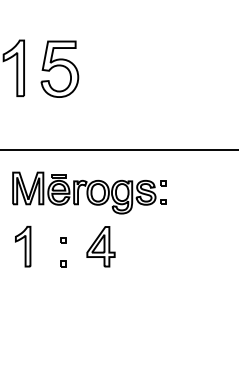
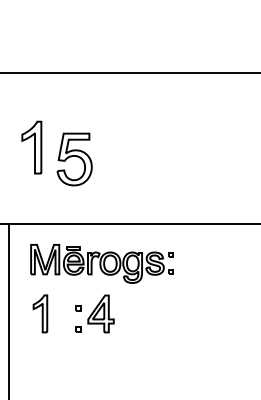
part: (59, 69) -> (74, 159), moved
part: (100, 246) -> (100, 313), moved

